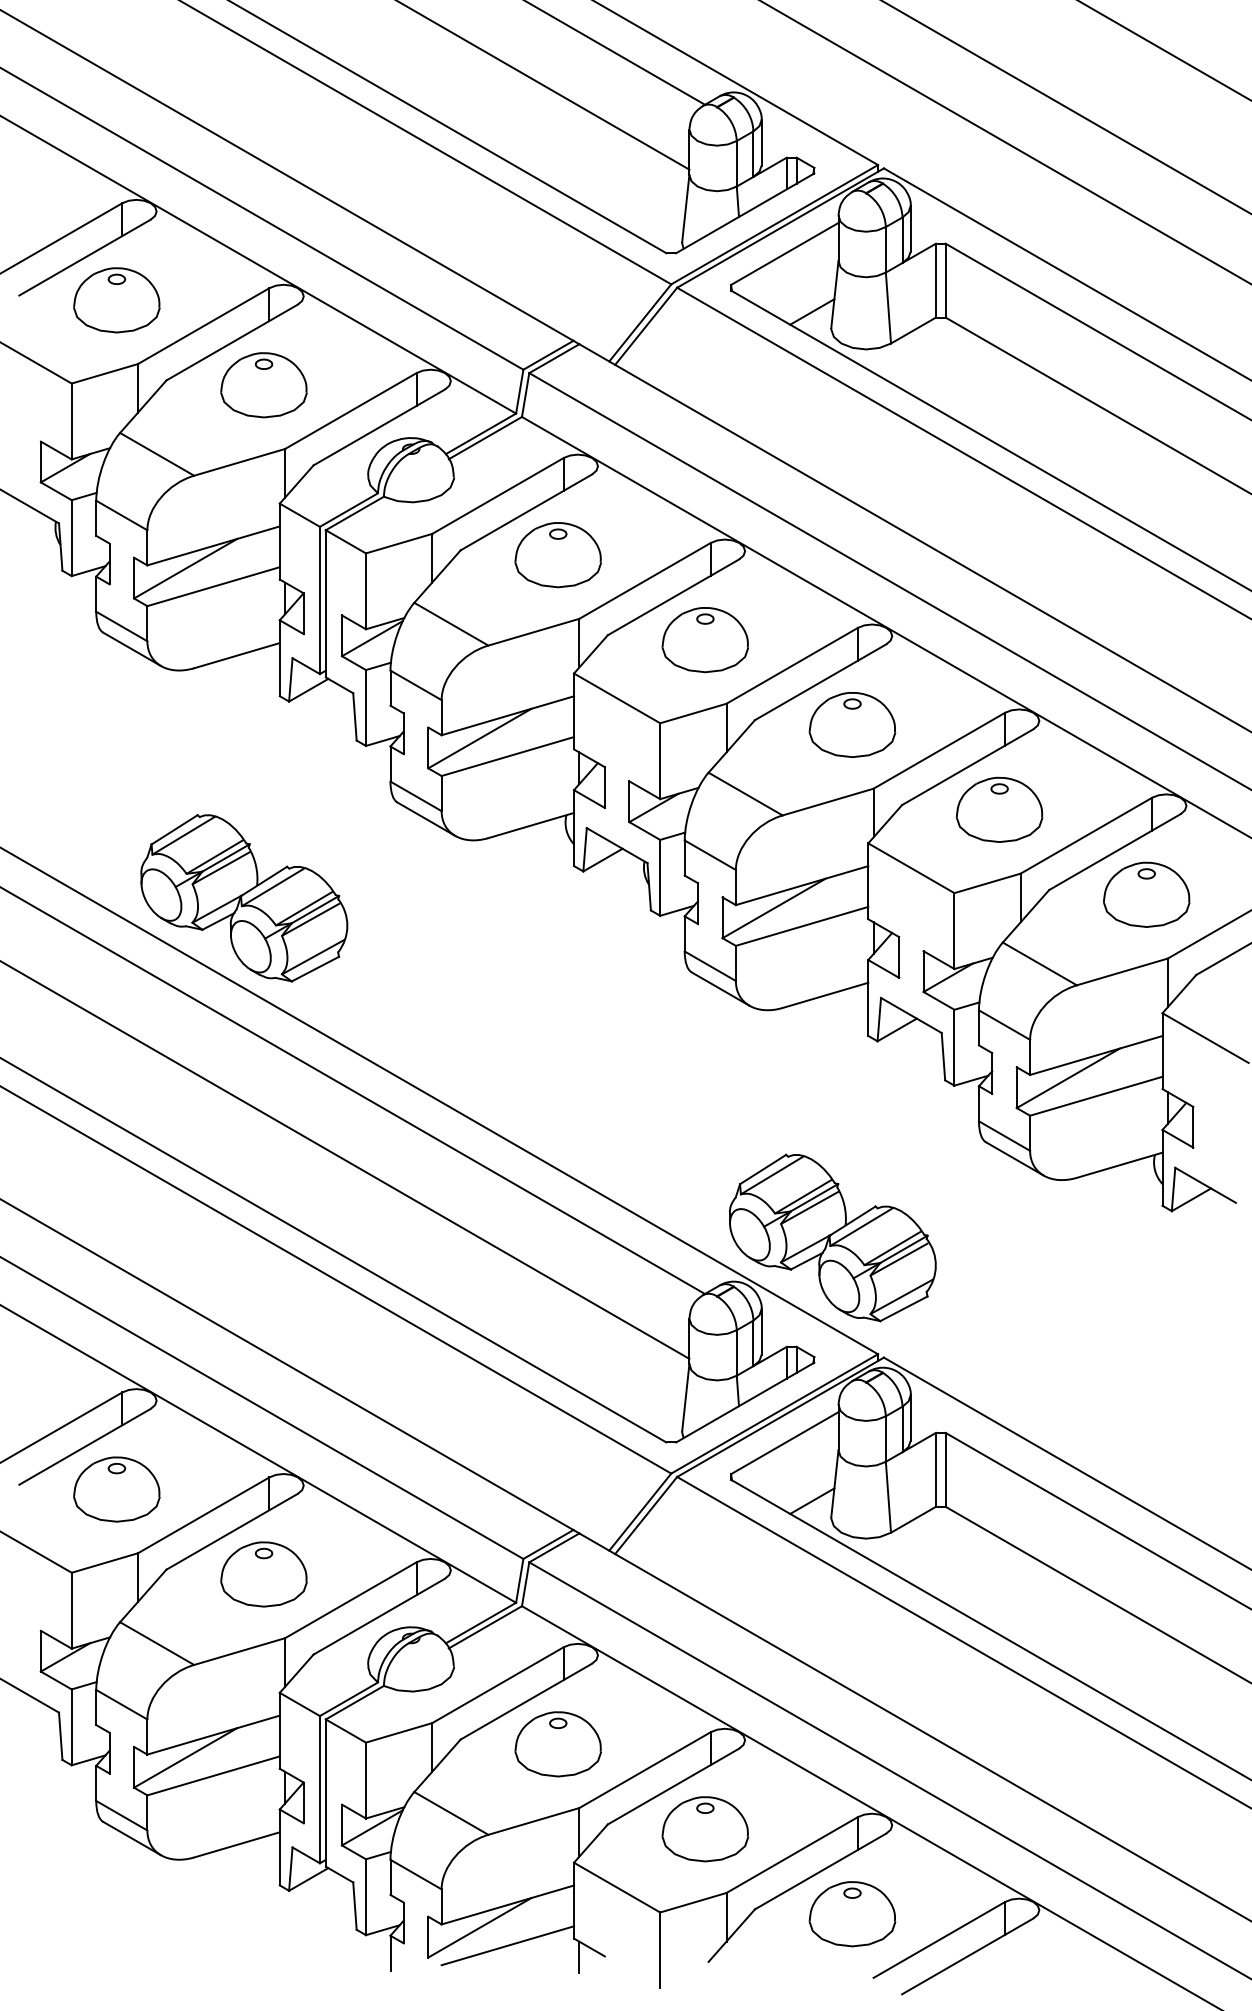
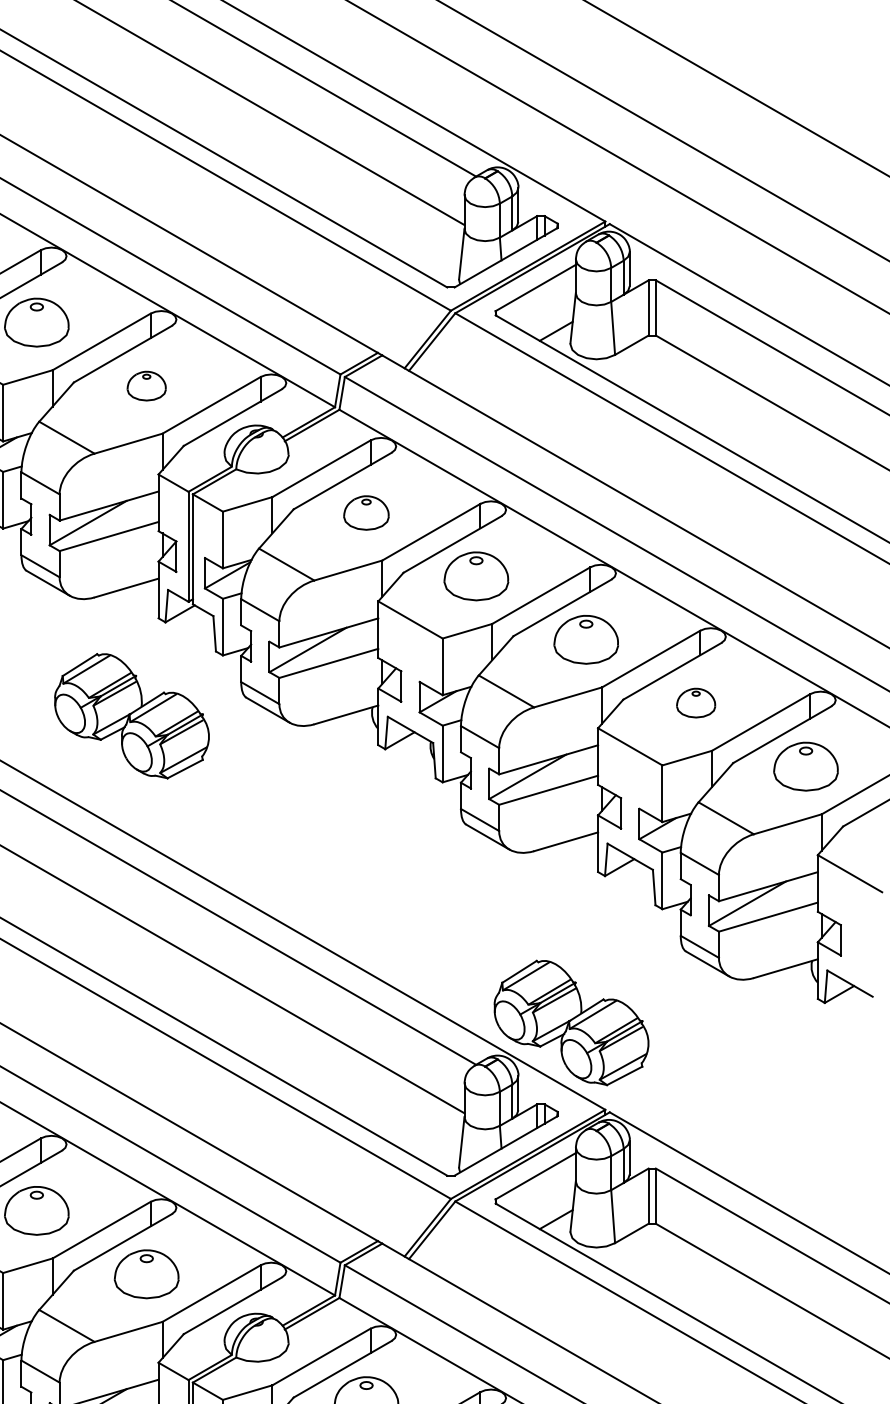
part: (263, 385) -> (146, 386), size x0.6
part: (557, 555) -> (365, 513), size x0.7
part: (999, 809) -> (696, 702), size x0.6
part: (244, 898) -> (132, 716), moved

